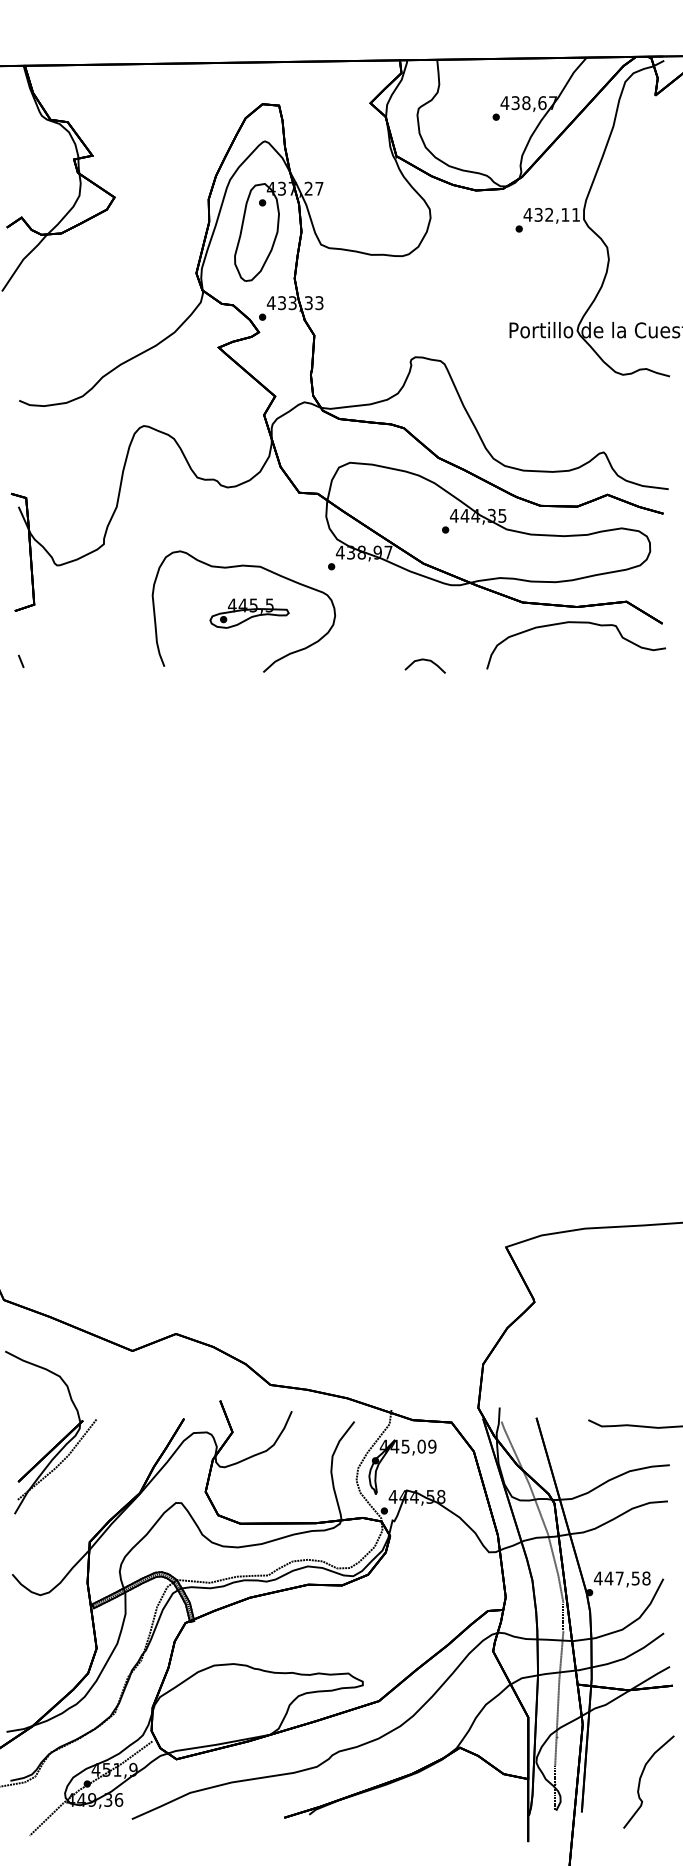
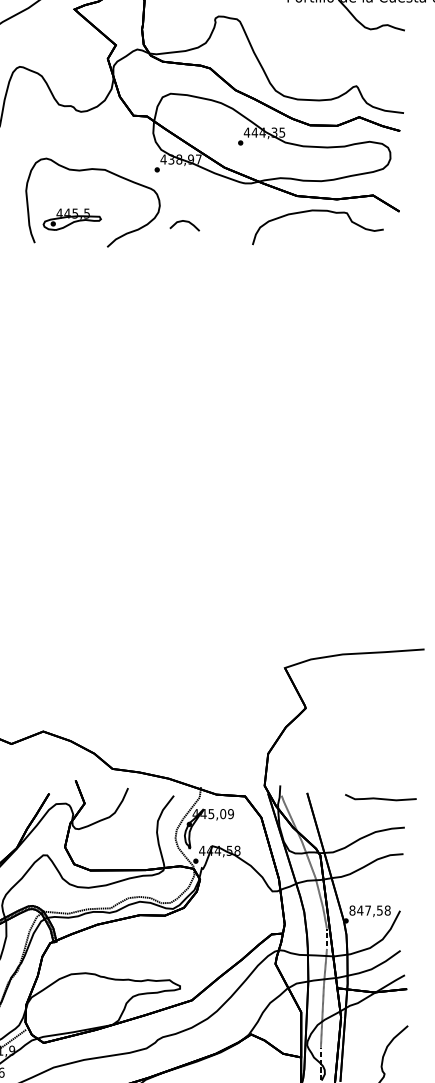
part: (249, 613) -> (72, 219), moved
curve: (575, 623) -> (317, 211), moved
curve: (424, 660) -> (184, 221), moved
text: (597, 1578) -> (351, 910), 447,58 -> 847,58

